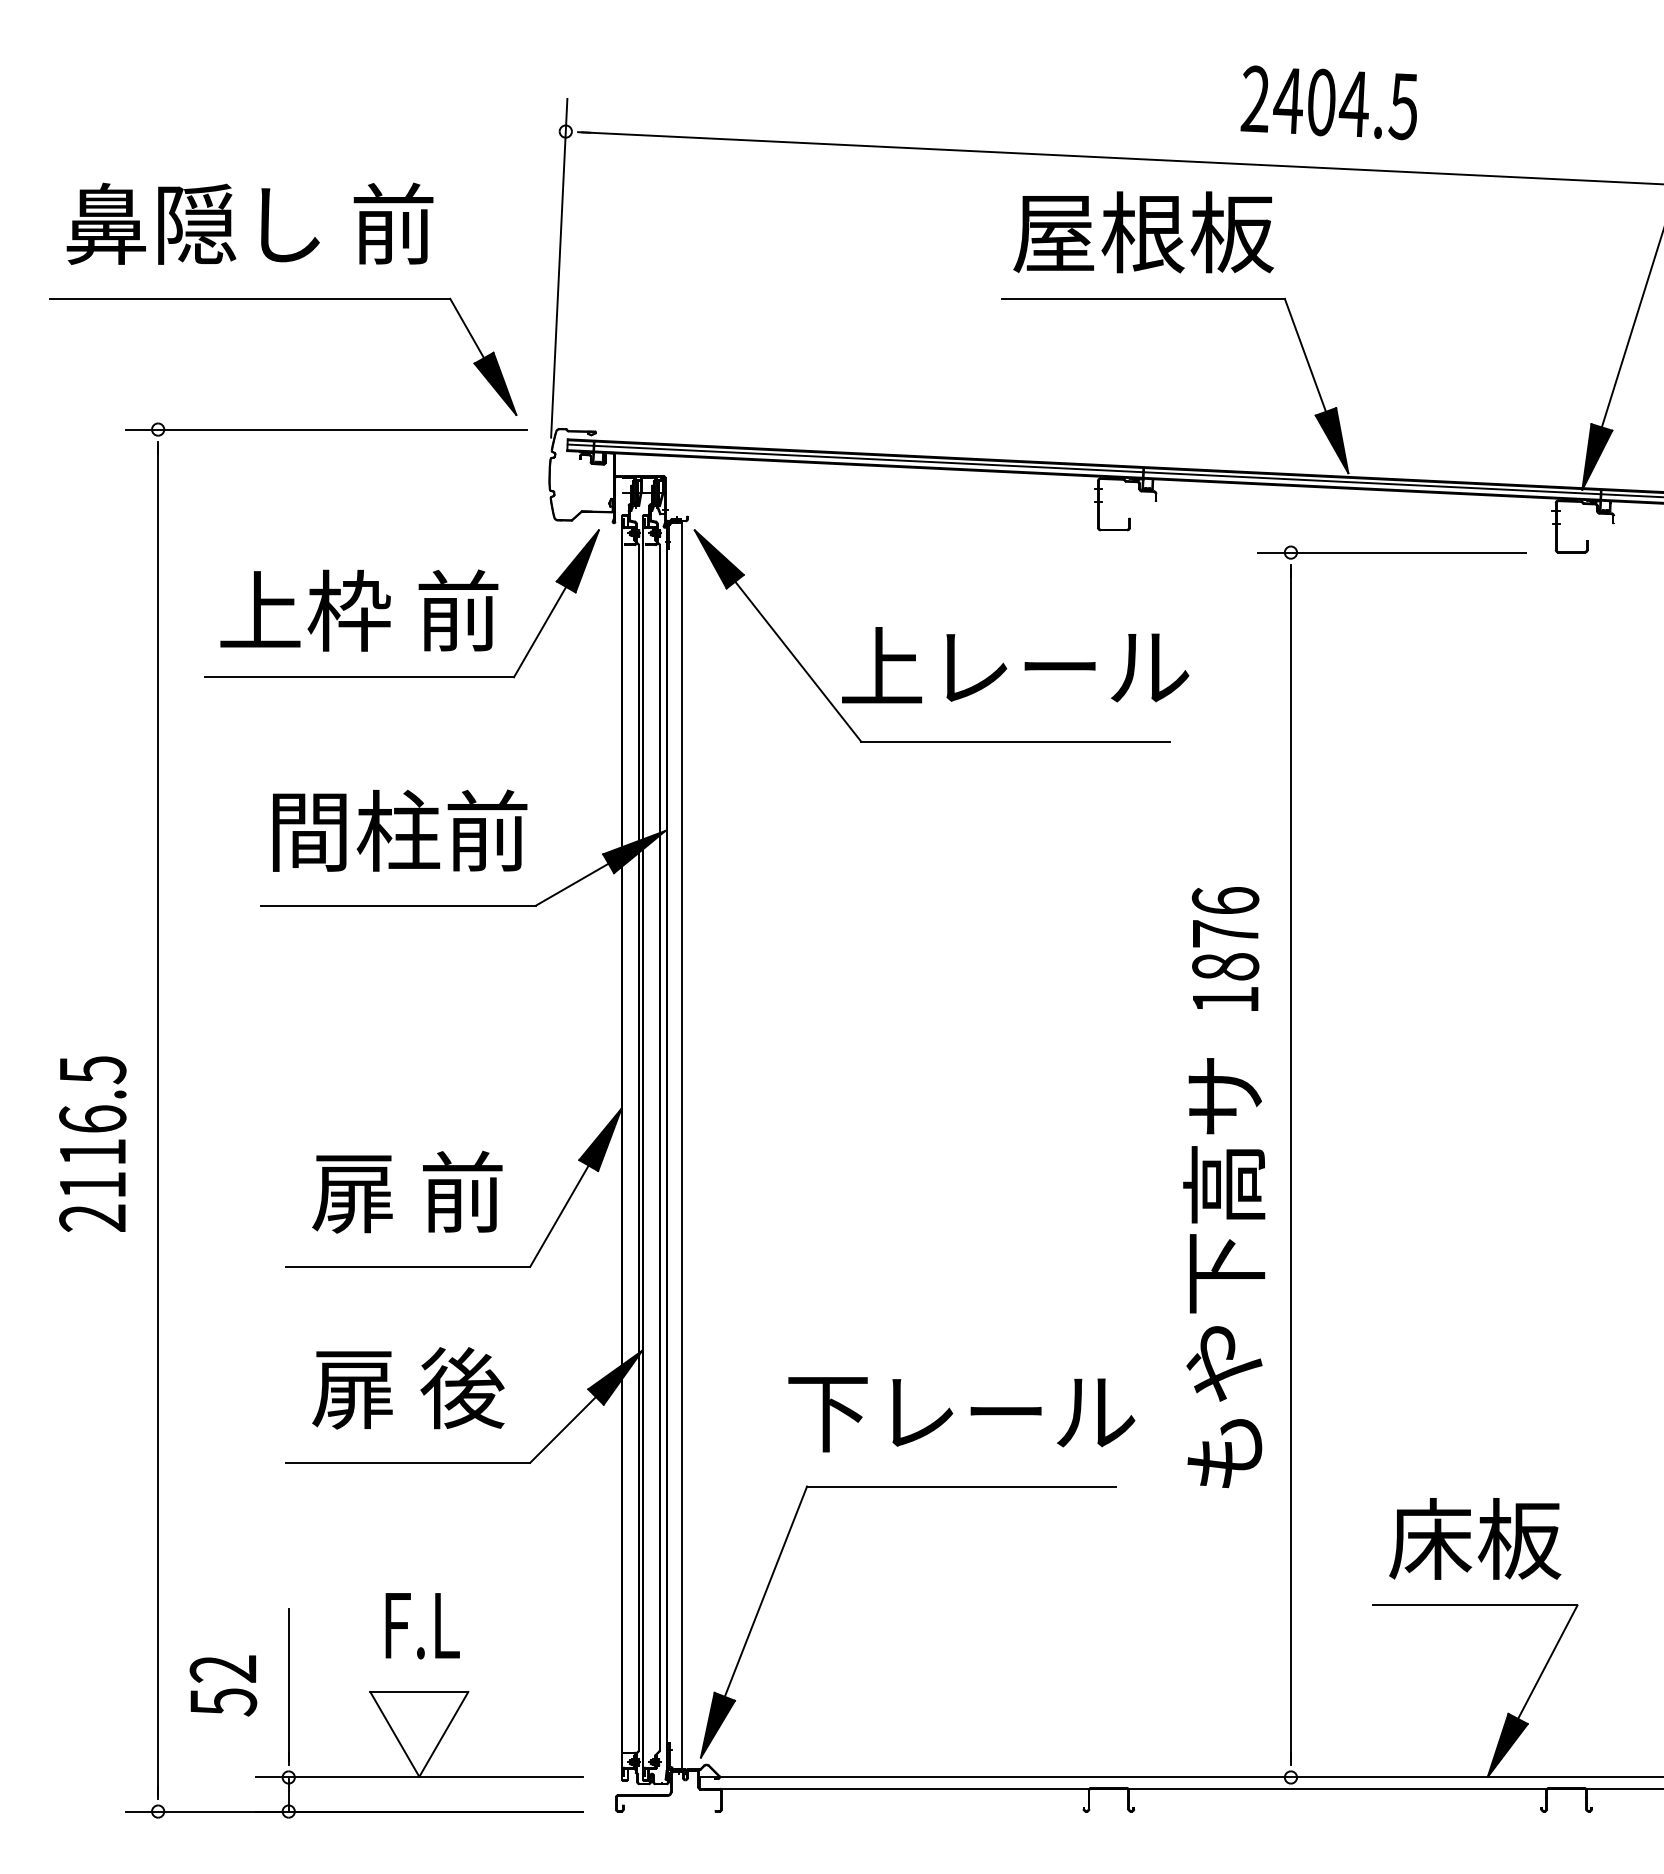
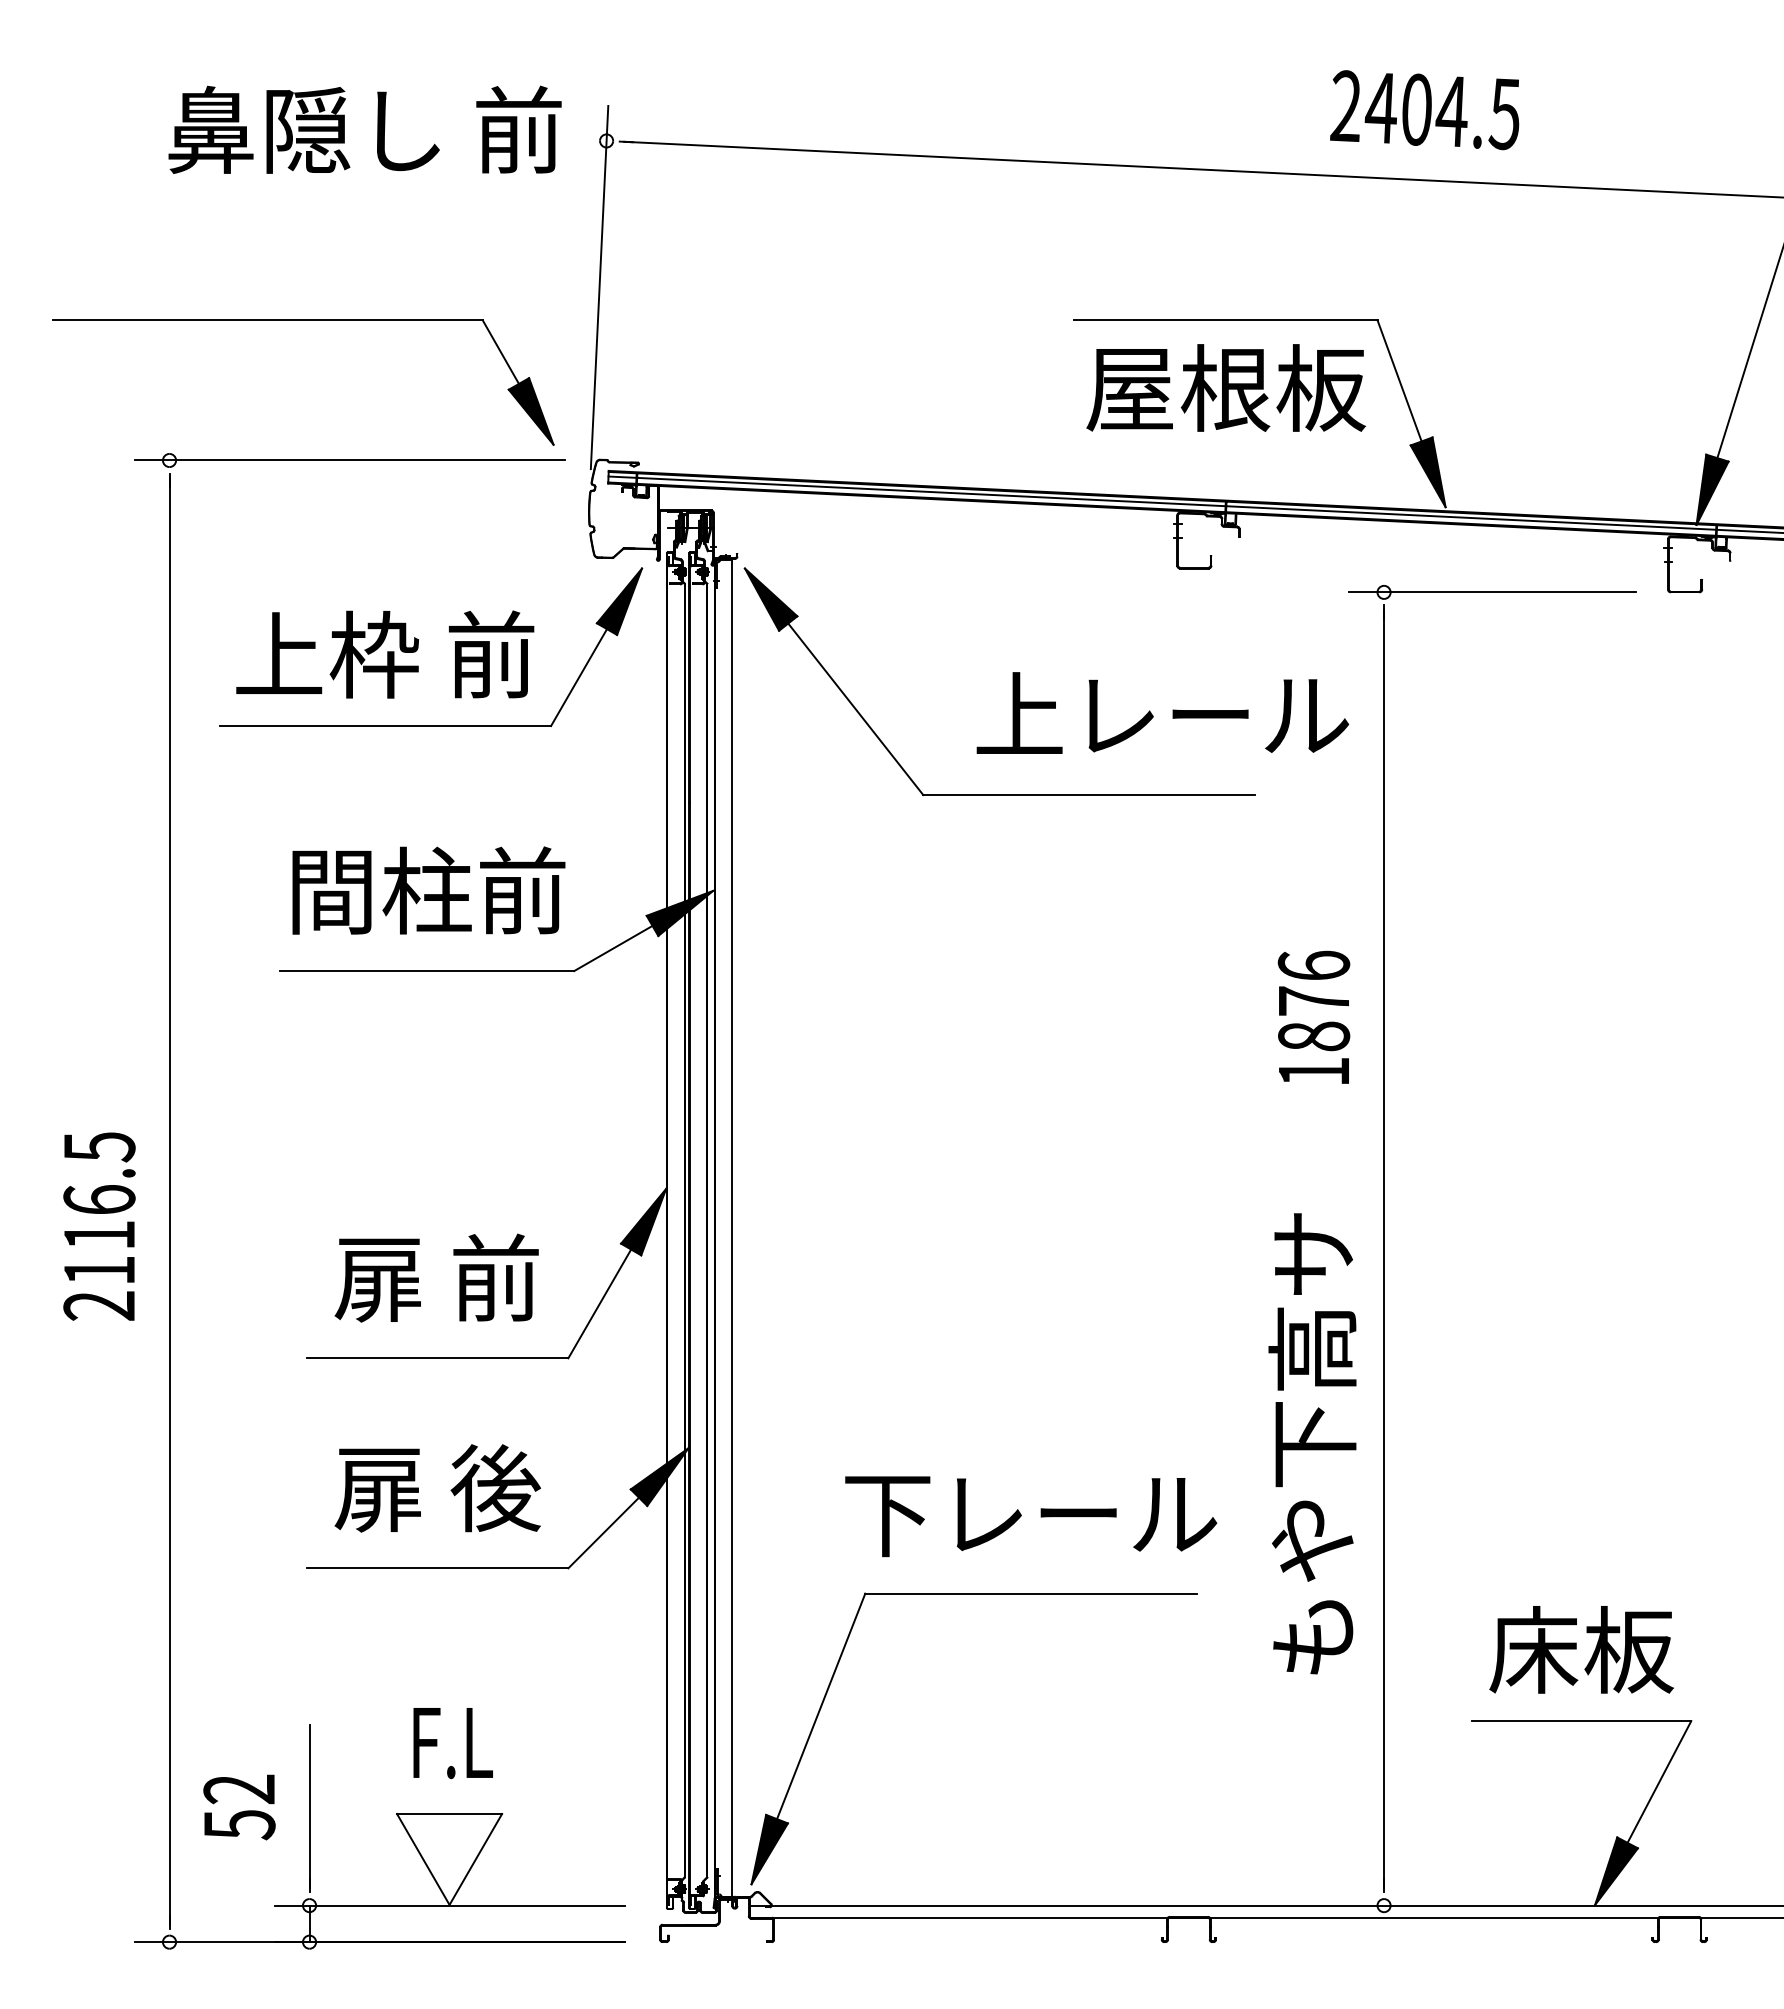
text: (249, 223) -> (364, 129), moved
text: (1143, 231) -> (1226, 387), moved
text: (1015, 664) -> (1162, 712), moved
text: (1224, 1272) -> (1312, 1443), moved

